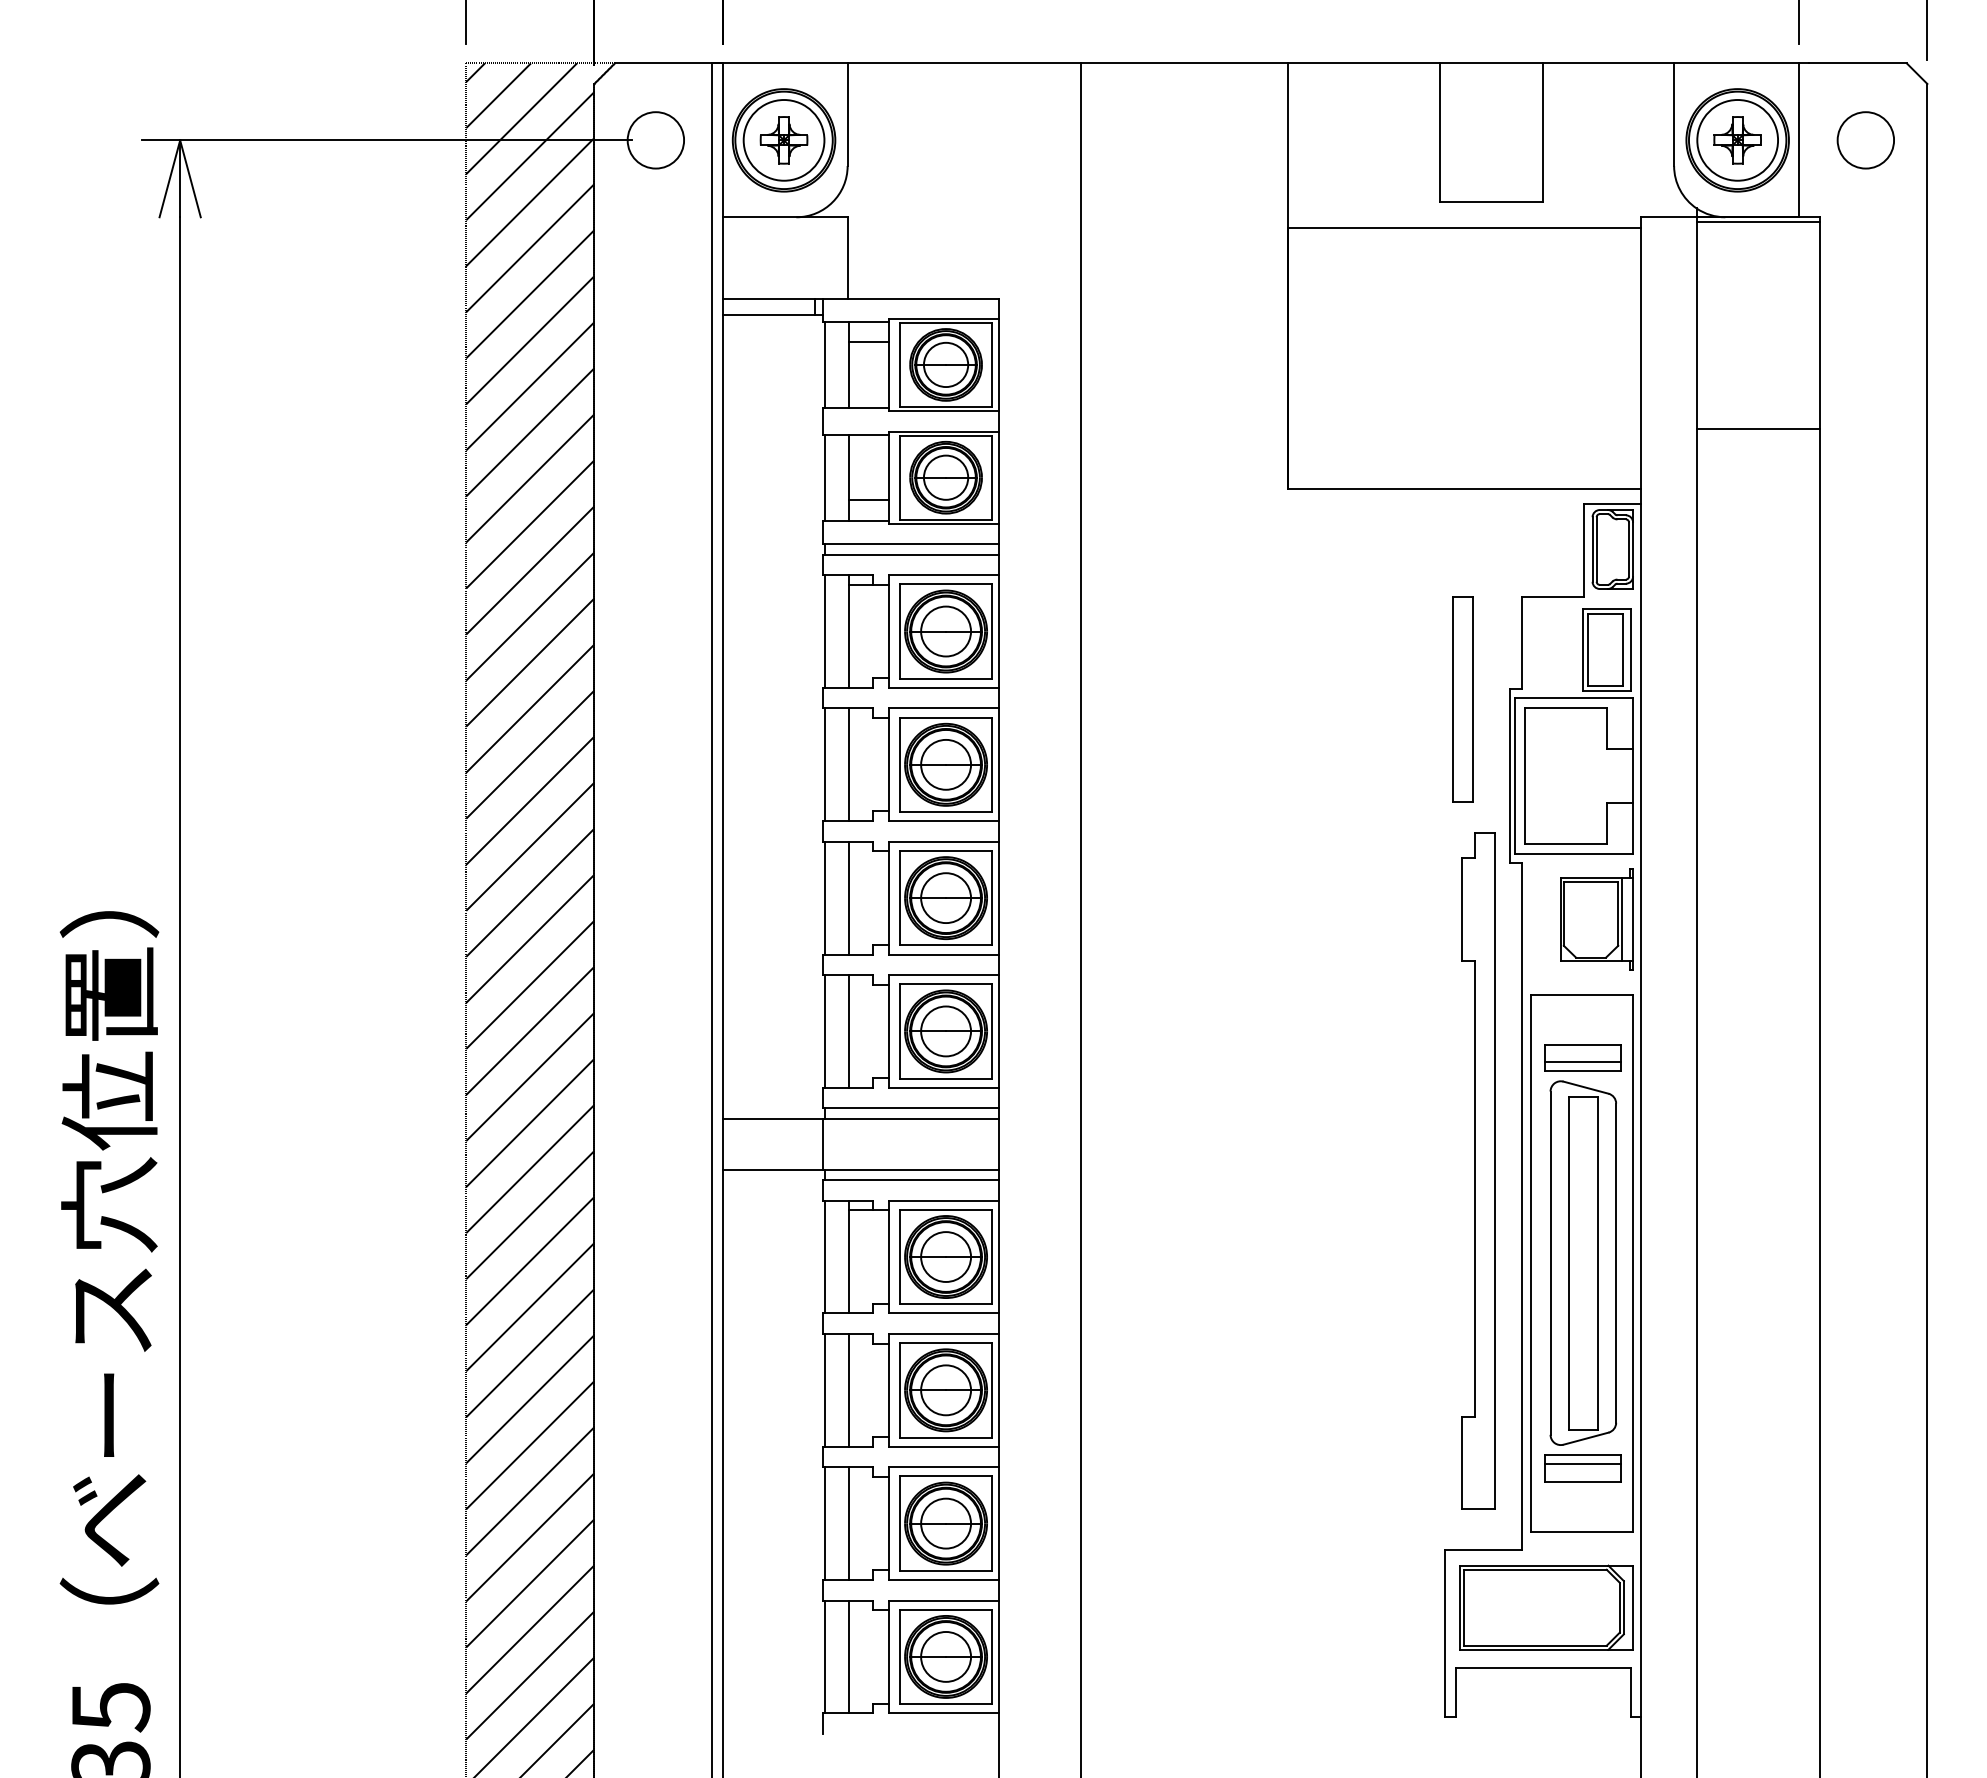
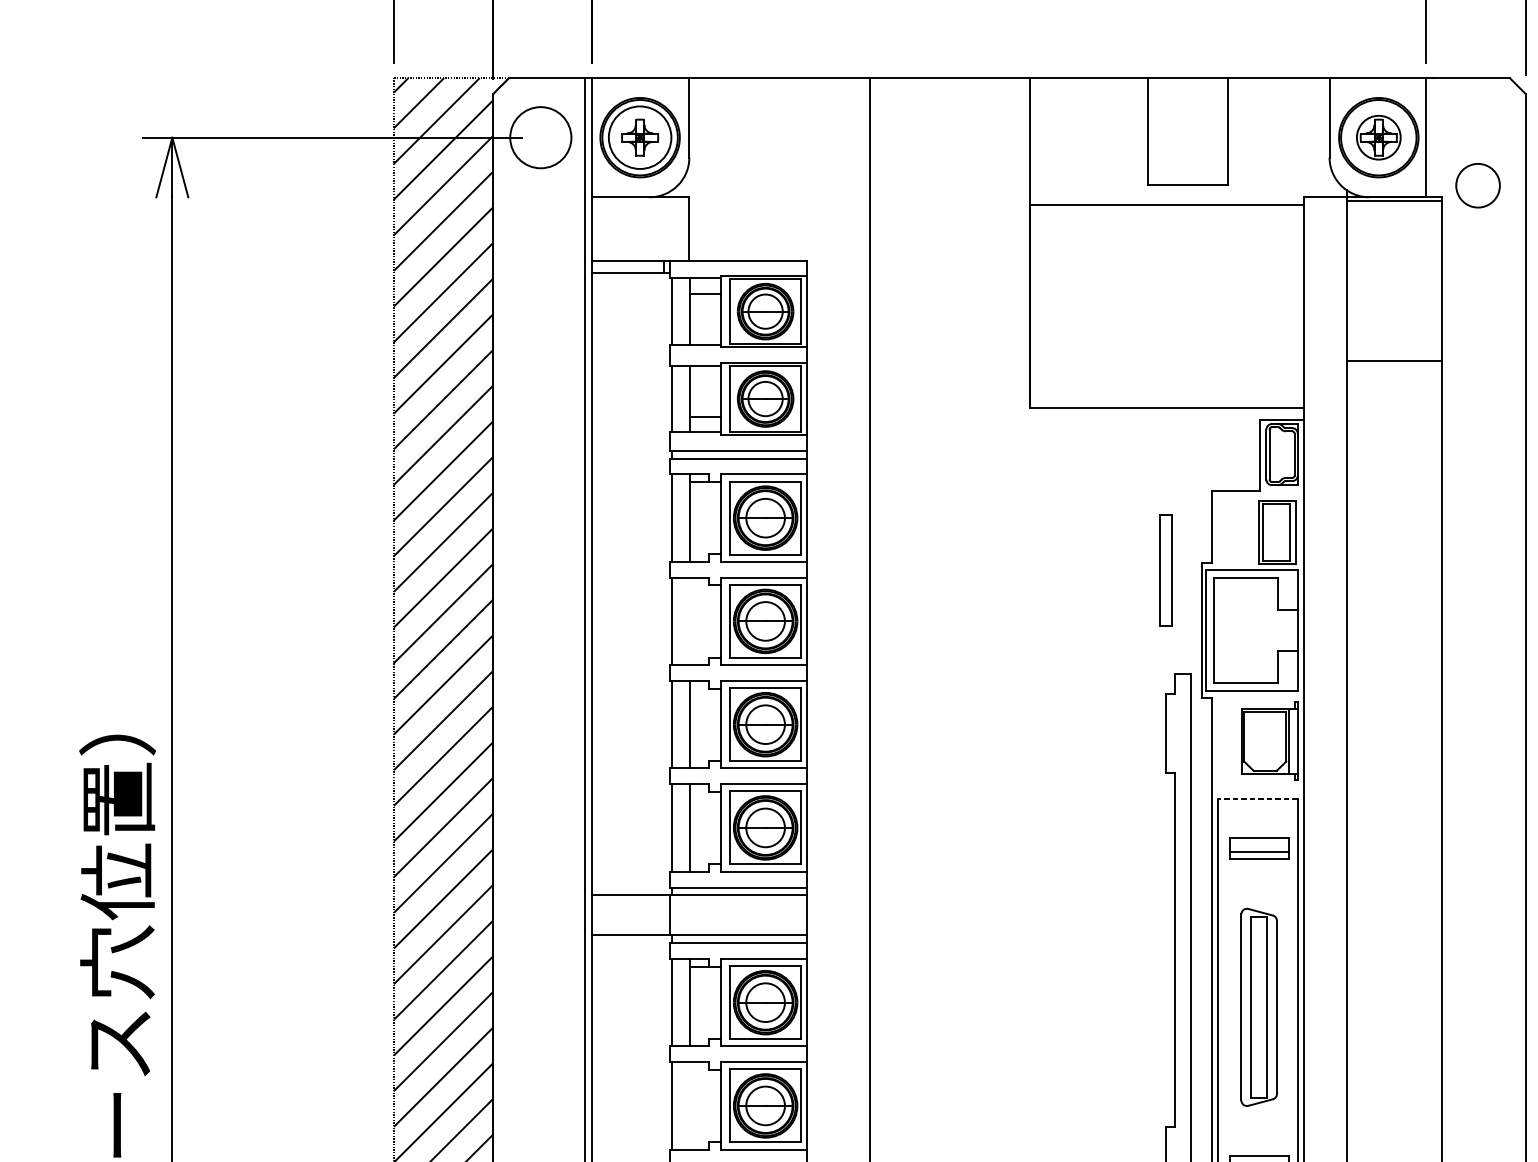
circle: (655, 140) -> (540, 137), size x1.4
circle: (1737, 140) -> (1378, 137), size x0.7
circle: (1865, 140) -> (1477, 185), moved
part: (1462, 699) -> (1165, 570), size x0.7
line: (848, 764) -> (690, 621), removed
line: (1581, 994) -> (1257, 799), solid -> dashed
part: (1582, 1262) -> (1258, 1006), size x0.7
line: (848, 1389) -> (690, 1105), removed

